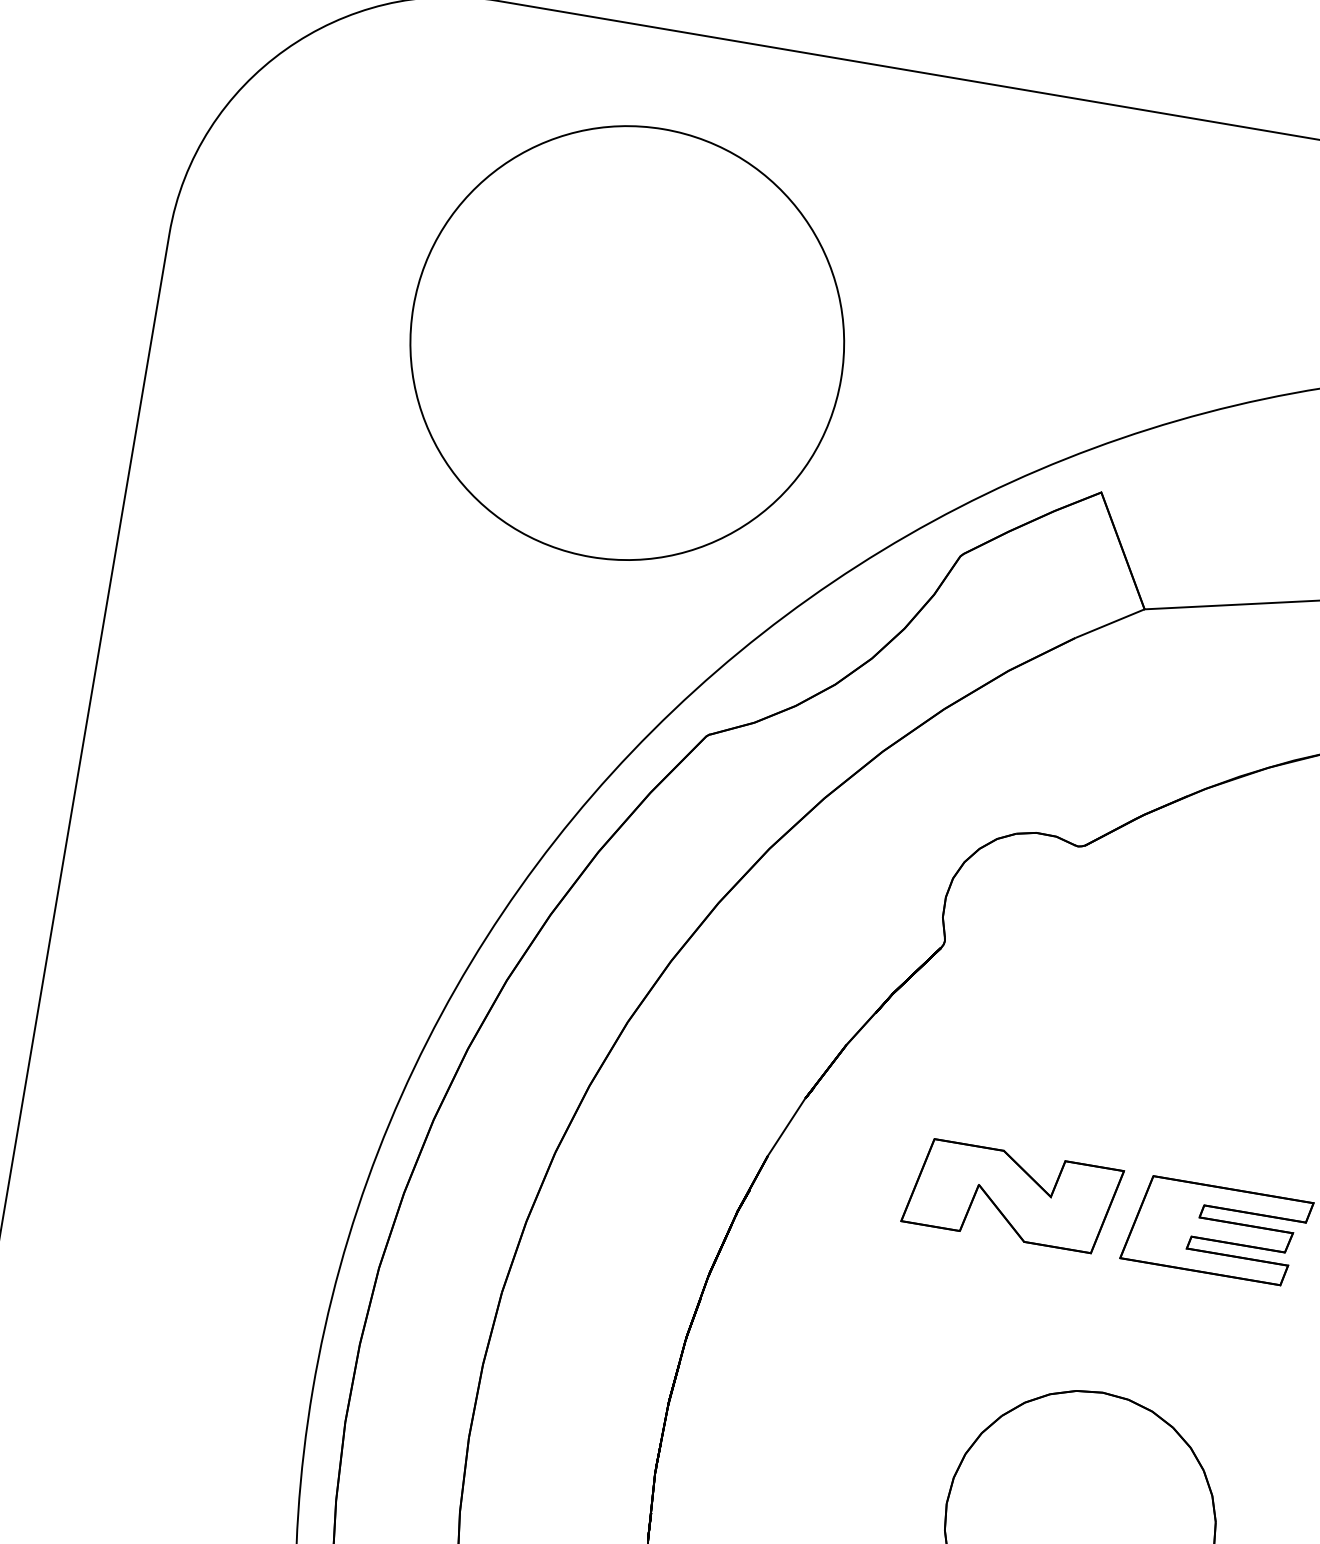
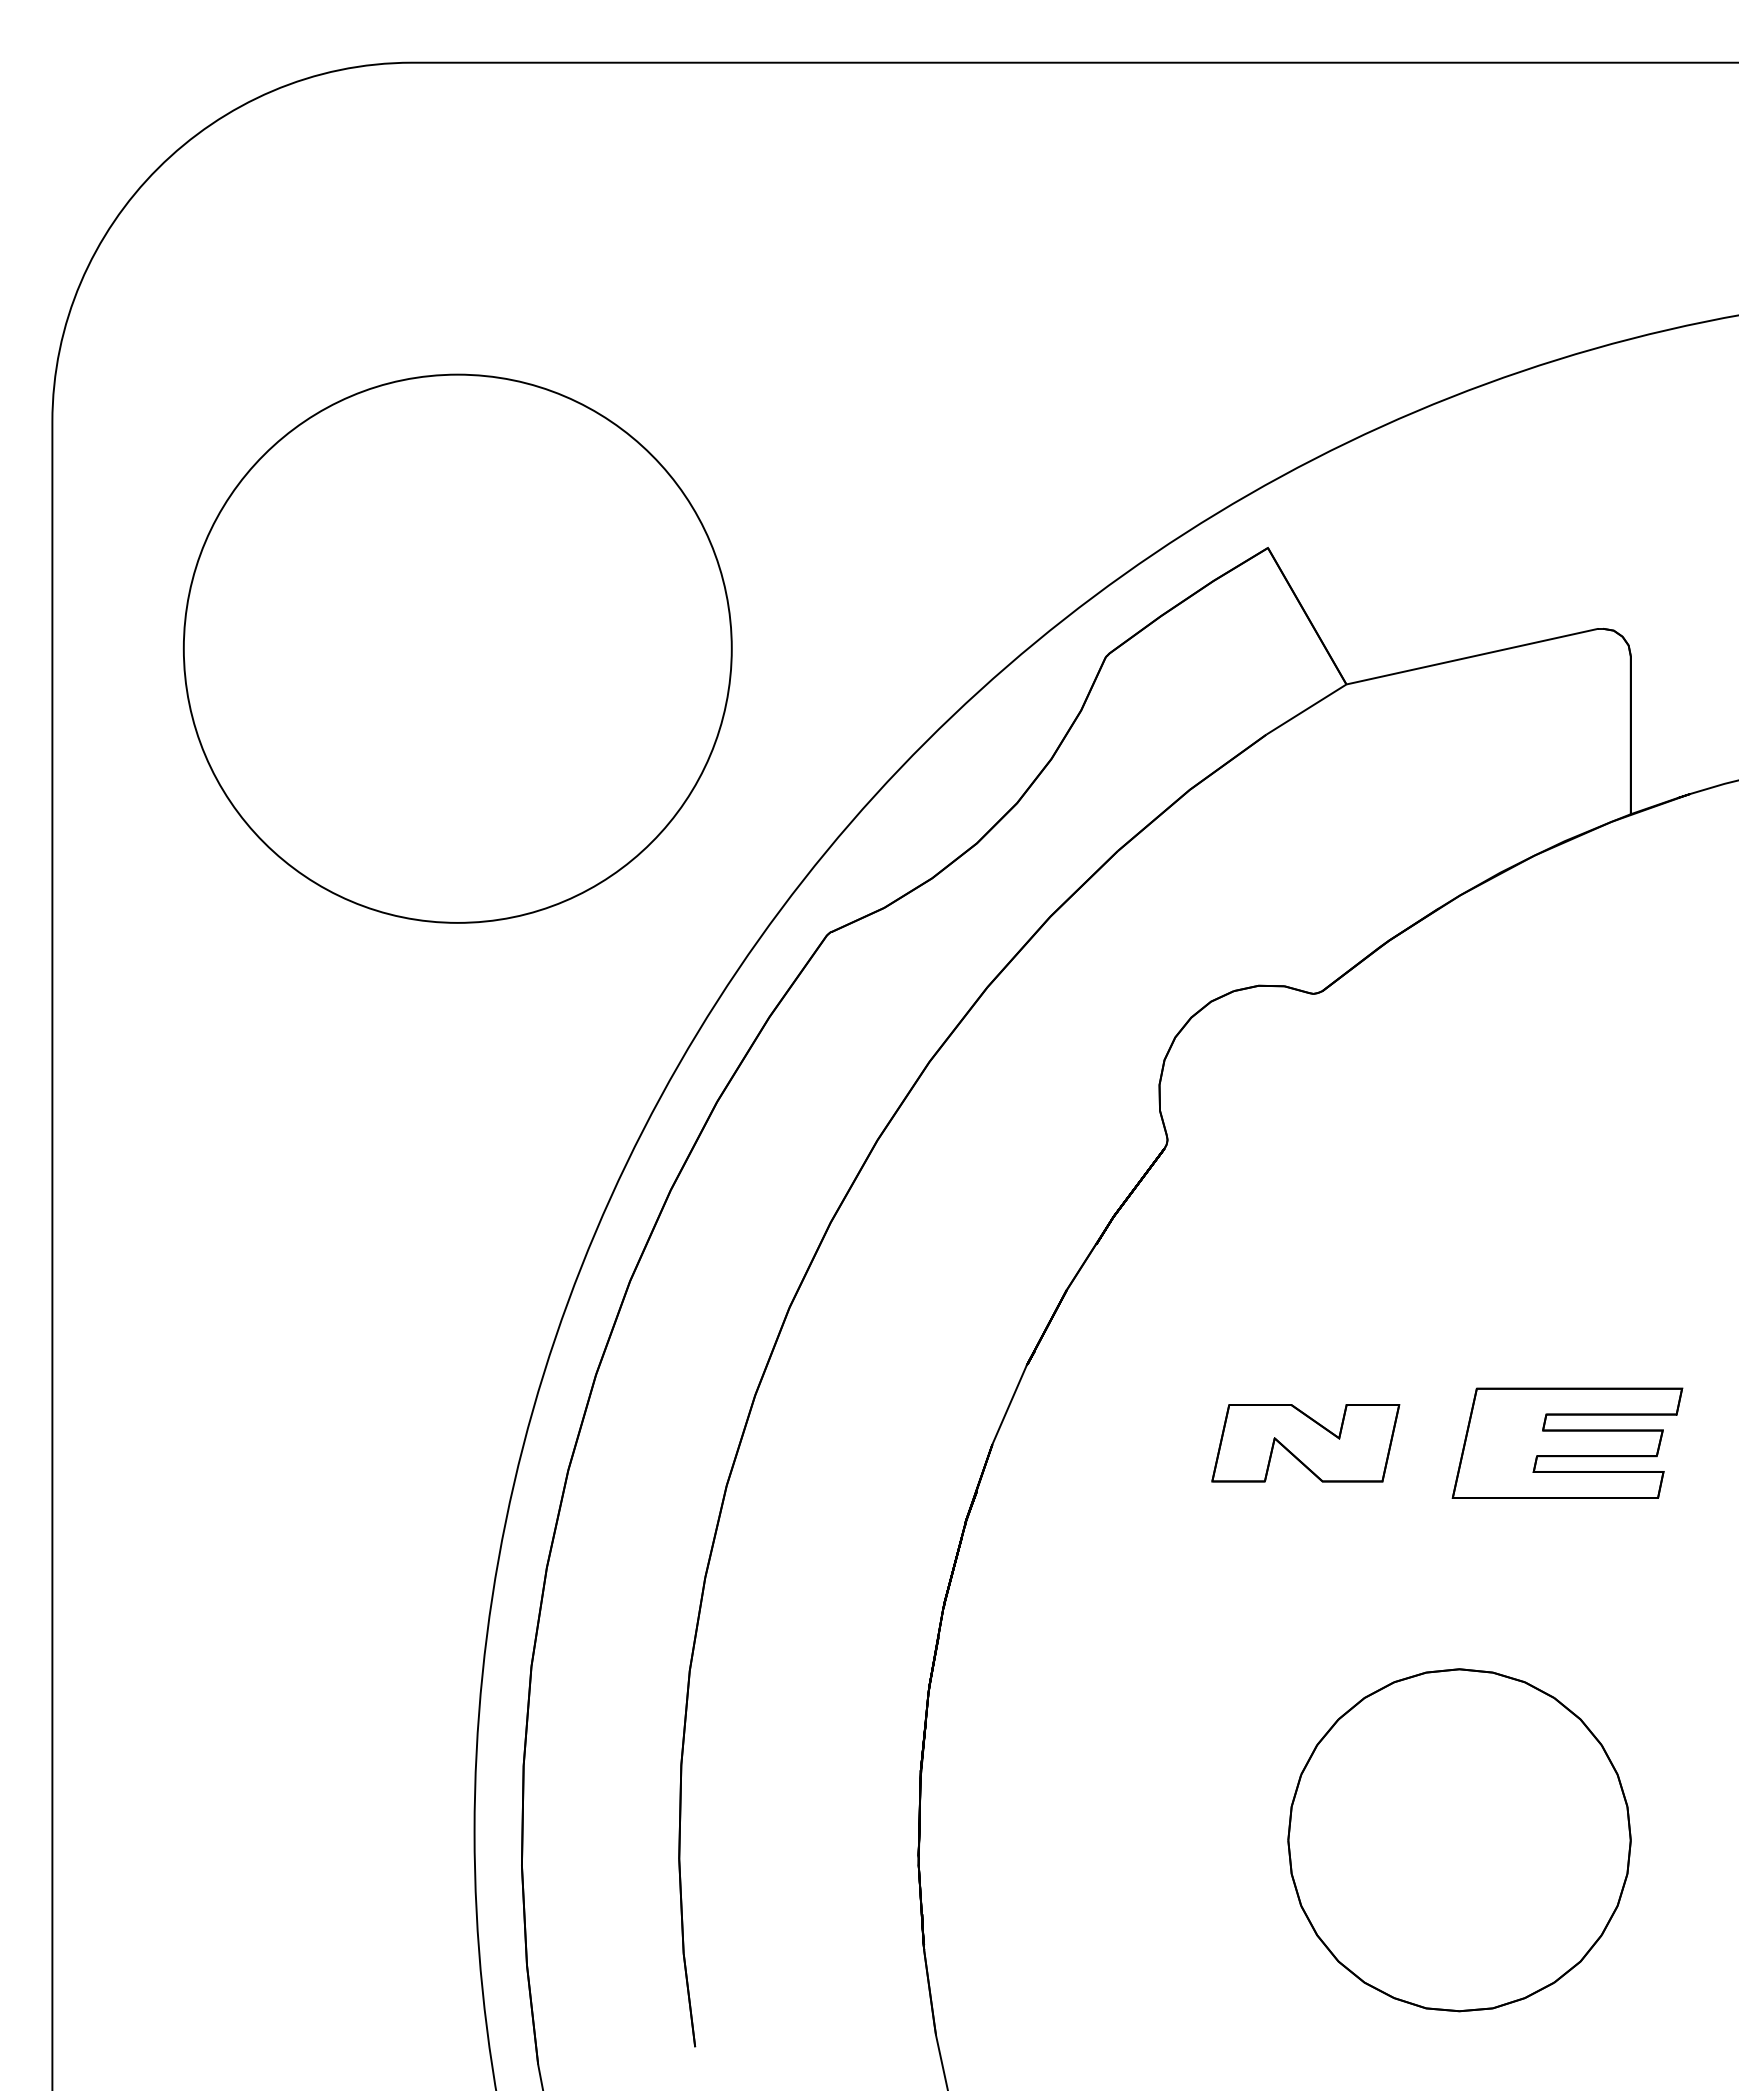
part: (627, 342) -> (457, 648), moved
part: (1012, 1195) -> (1305, 1442), size x0.7

